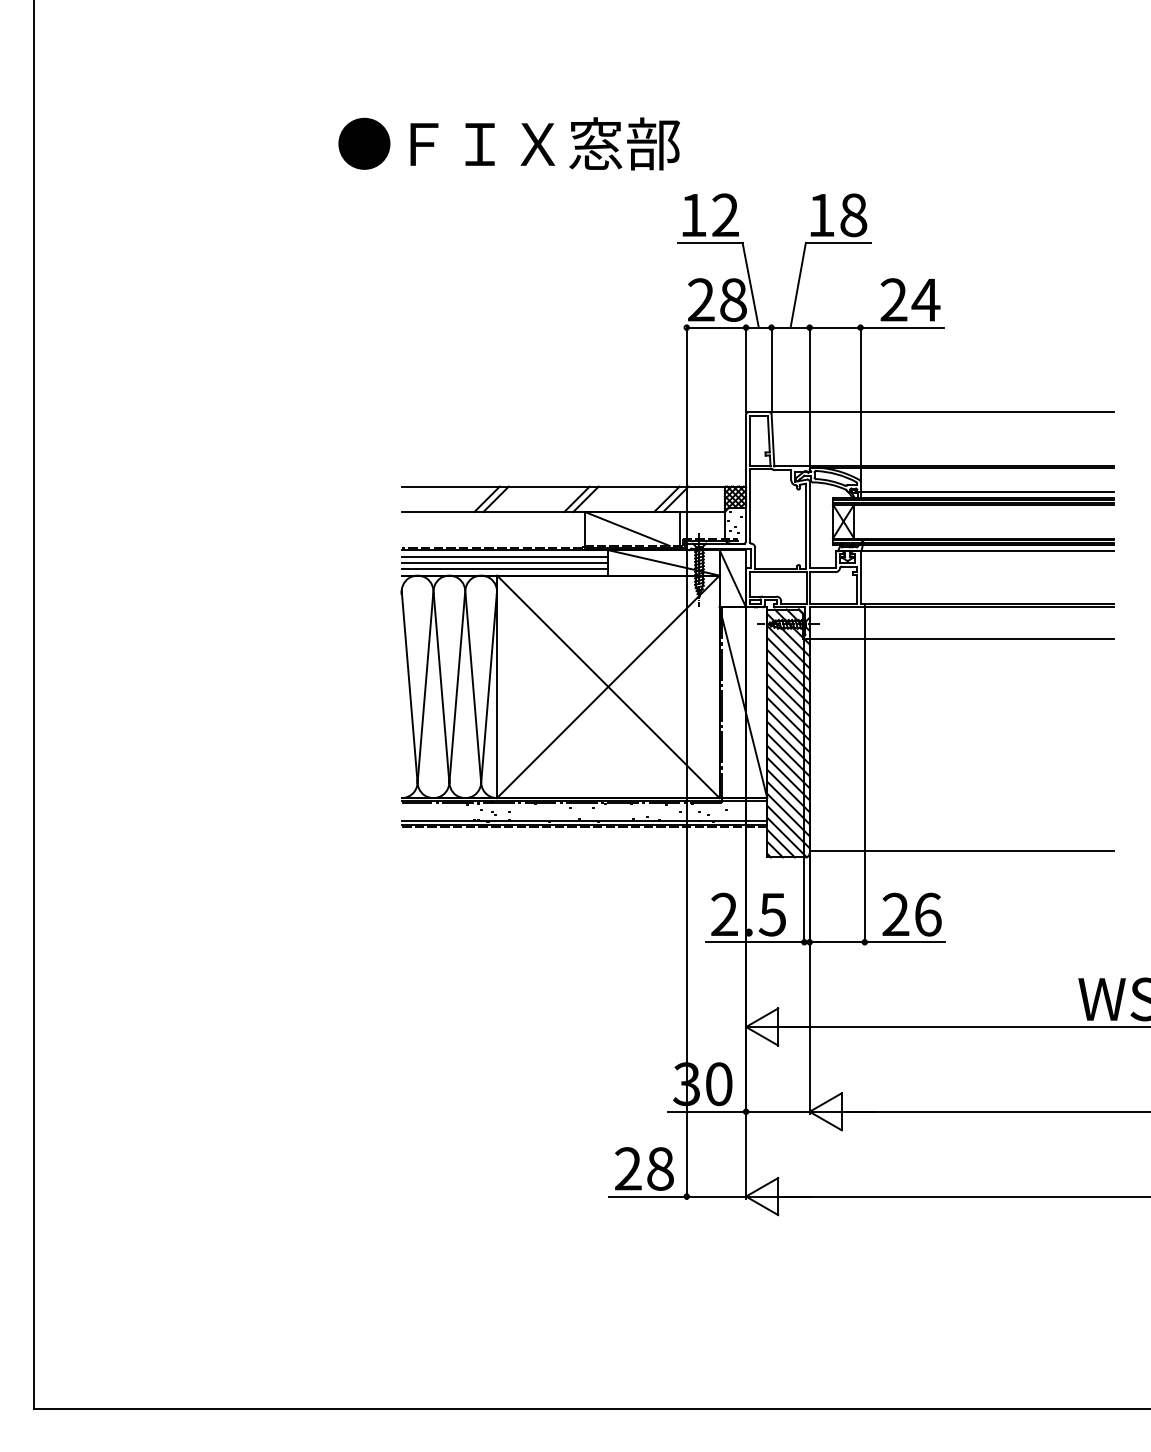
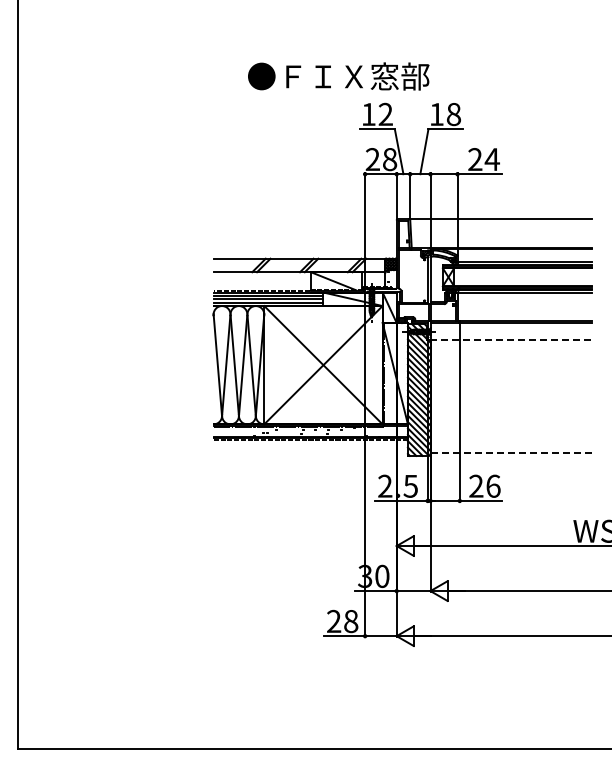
text: (508, 143) -> (338, 76), moved
line: (962, 638) -> (511, 339), solid -> dashed
line: (962, 851) -> (511, 452), solid -> dashed

